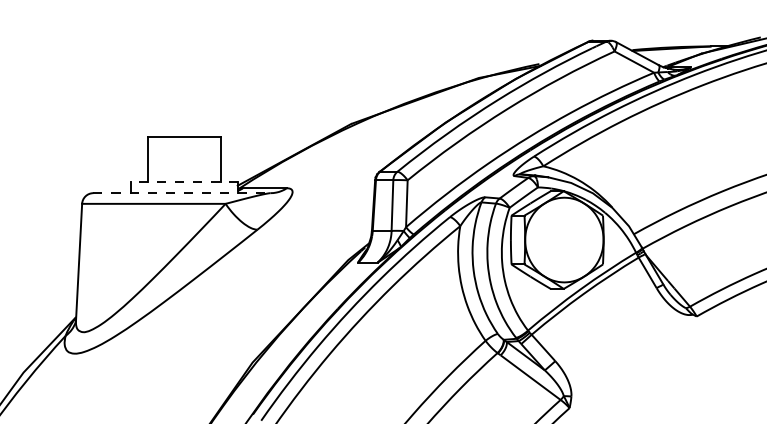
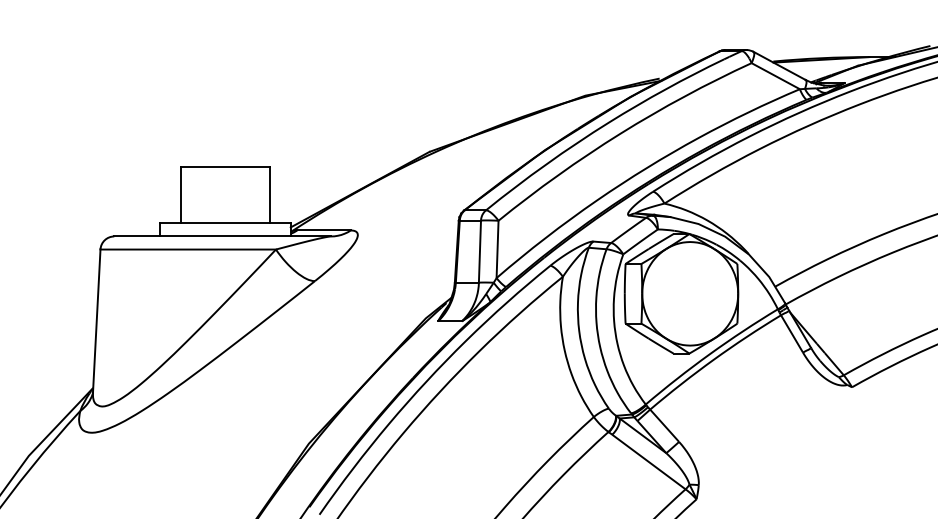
line: (184, 181) -> (225, 222), dashed -> solid
line: (182, 193) -> (223, 236), dashed -> solid

